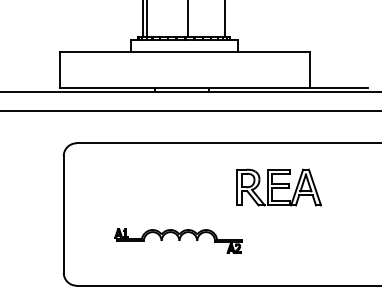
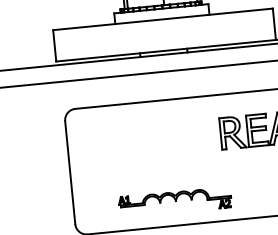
part: (178, 240) -> (175, 201), moved

